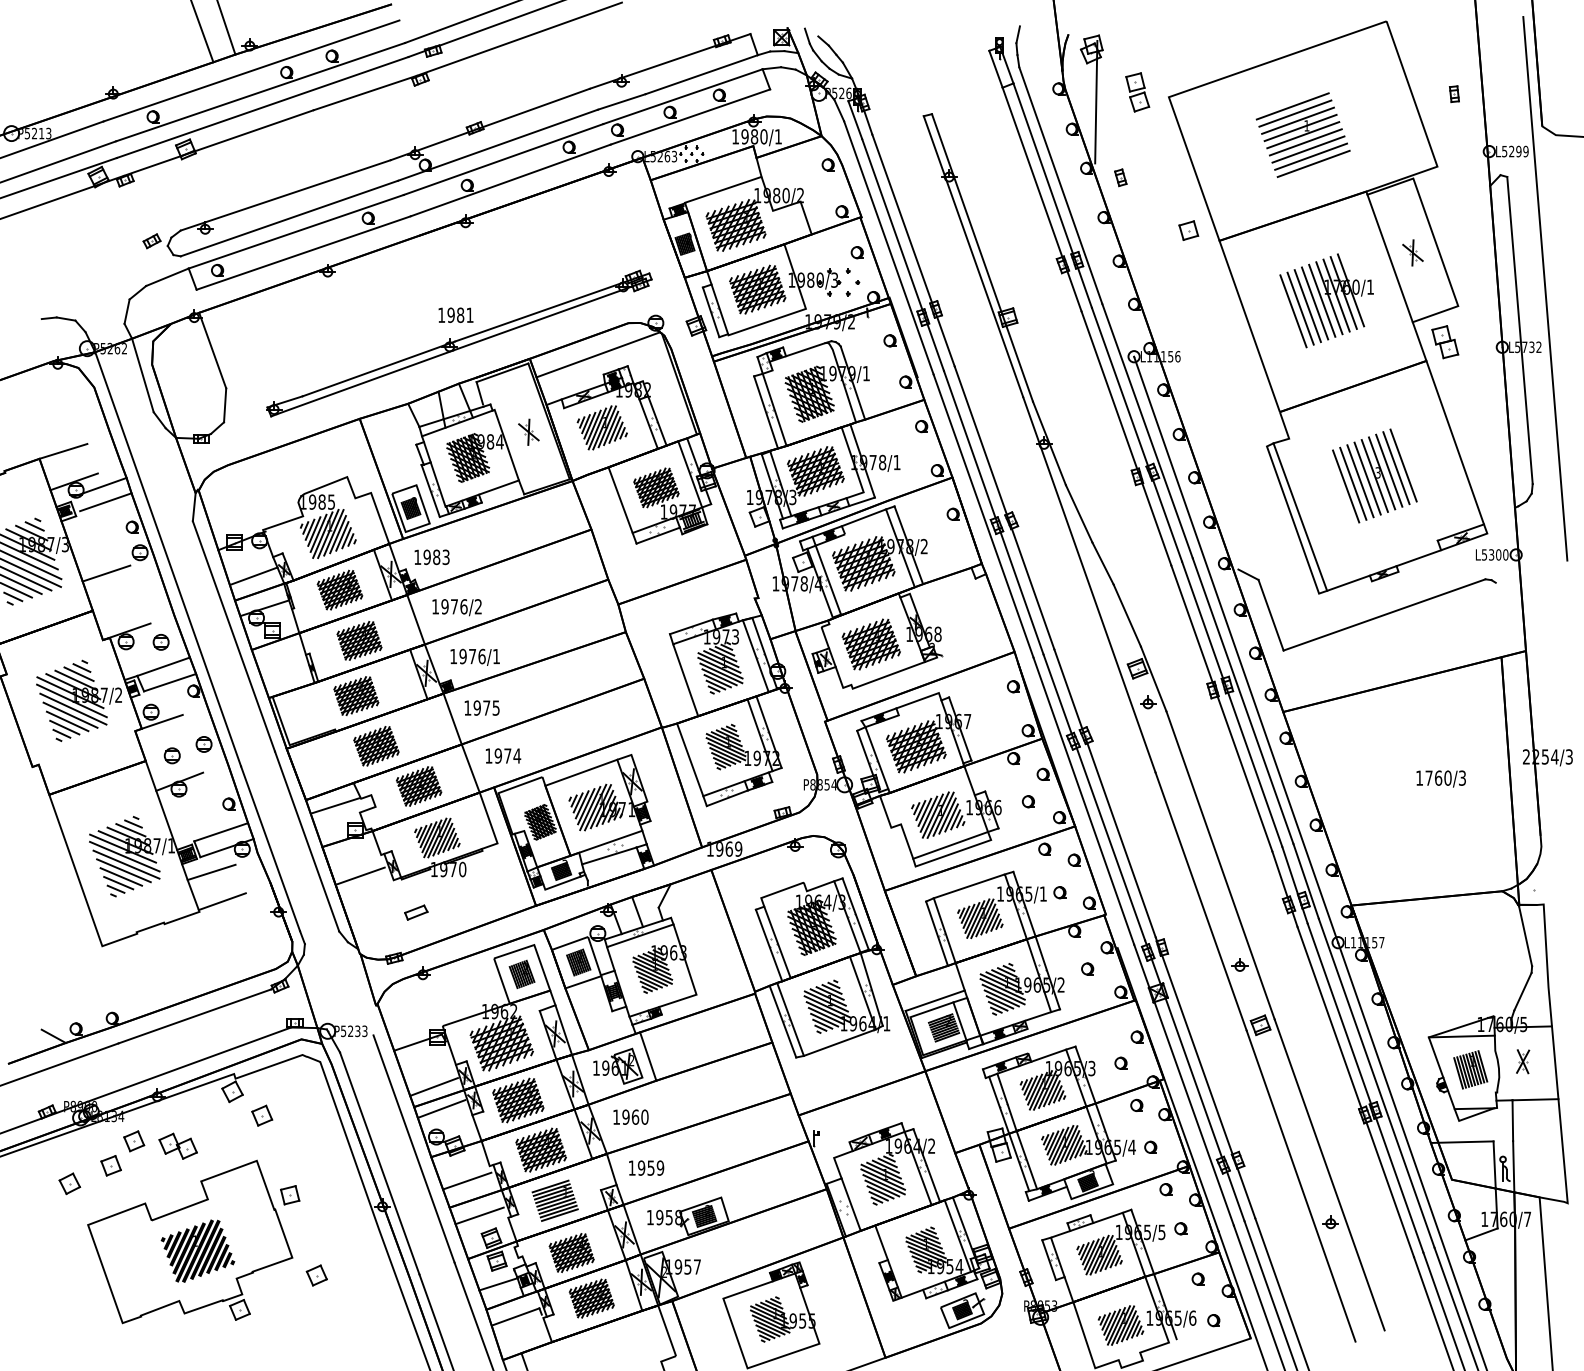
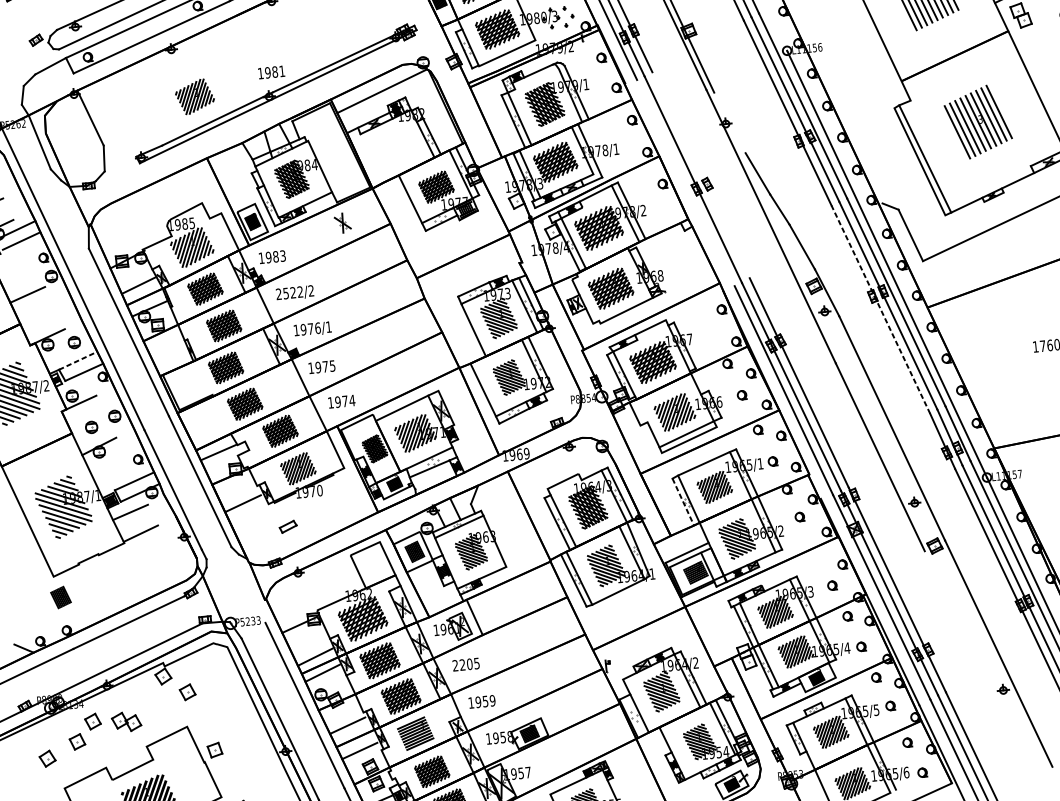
part: (601, 427) -> (194, 96), moved
part: (528, 431) -> (342, 222), moved
line: (1048, 443) -> (729, 123), removed
line: (1004, 507) -> (700, 174), removed
line: (983, 515) -> (685, 182), removed
text: (449, 606) -> (289, 292), 1976/2 -> 2522/2
line: (163, 666) -> (78, 360), solid -> dashed
line: (1221, 708) -> (880, 309), solid -> dashed
line: (937, 933) -> (683, 501), solid -> dashed
part: (521, 974) -> (60, 597), moved
text: (630, 1116) -> (465, 664), 1960 -> 2205
line: (1300, 1185) -> (977, 663), removed

